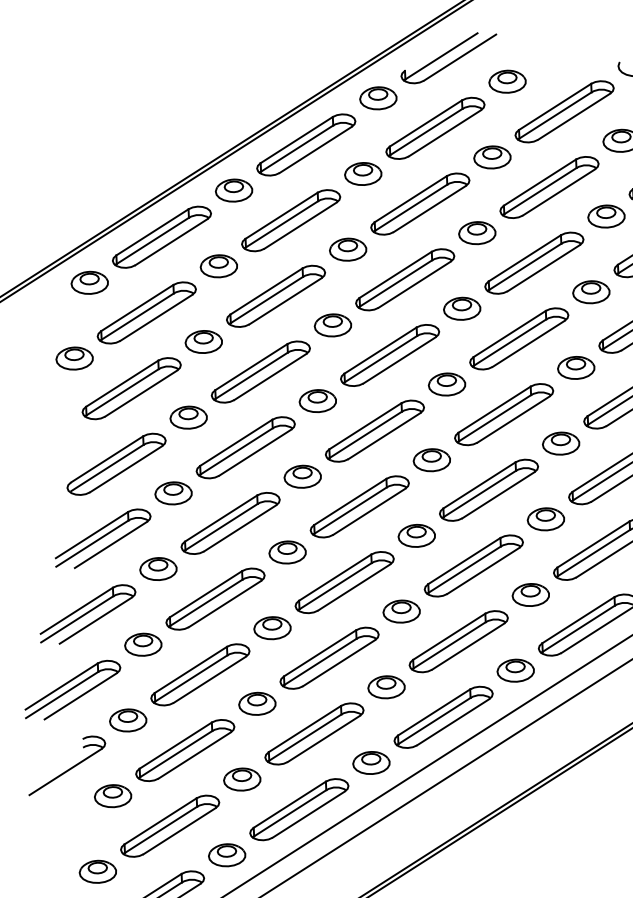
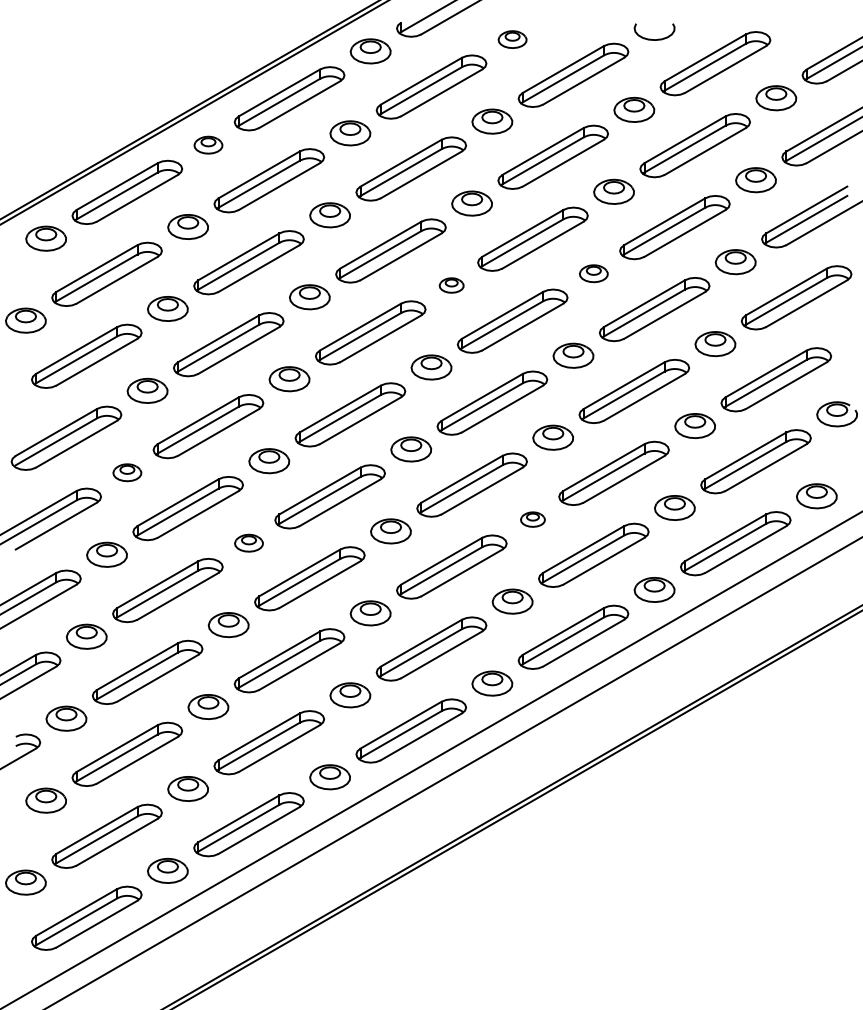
part: (507, 81) -> (512, 39), size x0.7
part: (234, 191) -> (208, 145), size x0.7
part: (591, 291) -> (593, 273), size x0.7
part: (461, 308) -> (451, 285), size x0.6
part: (173, 493) -> (127, 472), size x0.7
part: (545, 519) -> (532, 519), size x0.6
part: (287, 552) -> (248, 543), size x0.7

